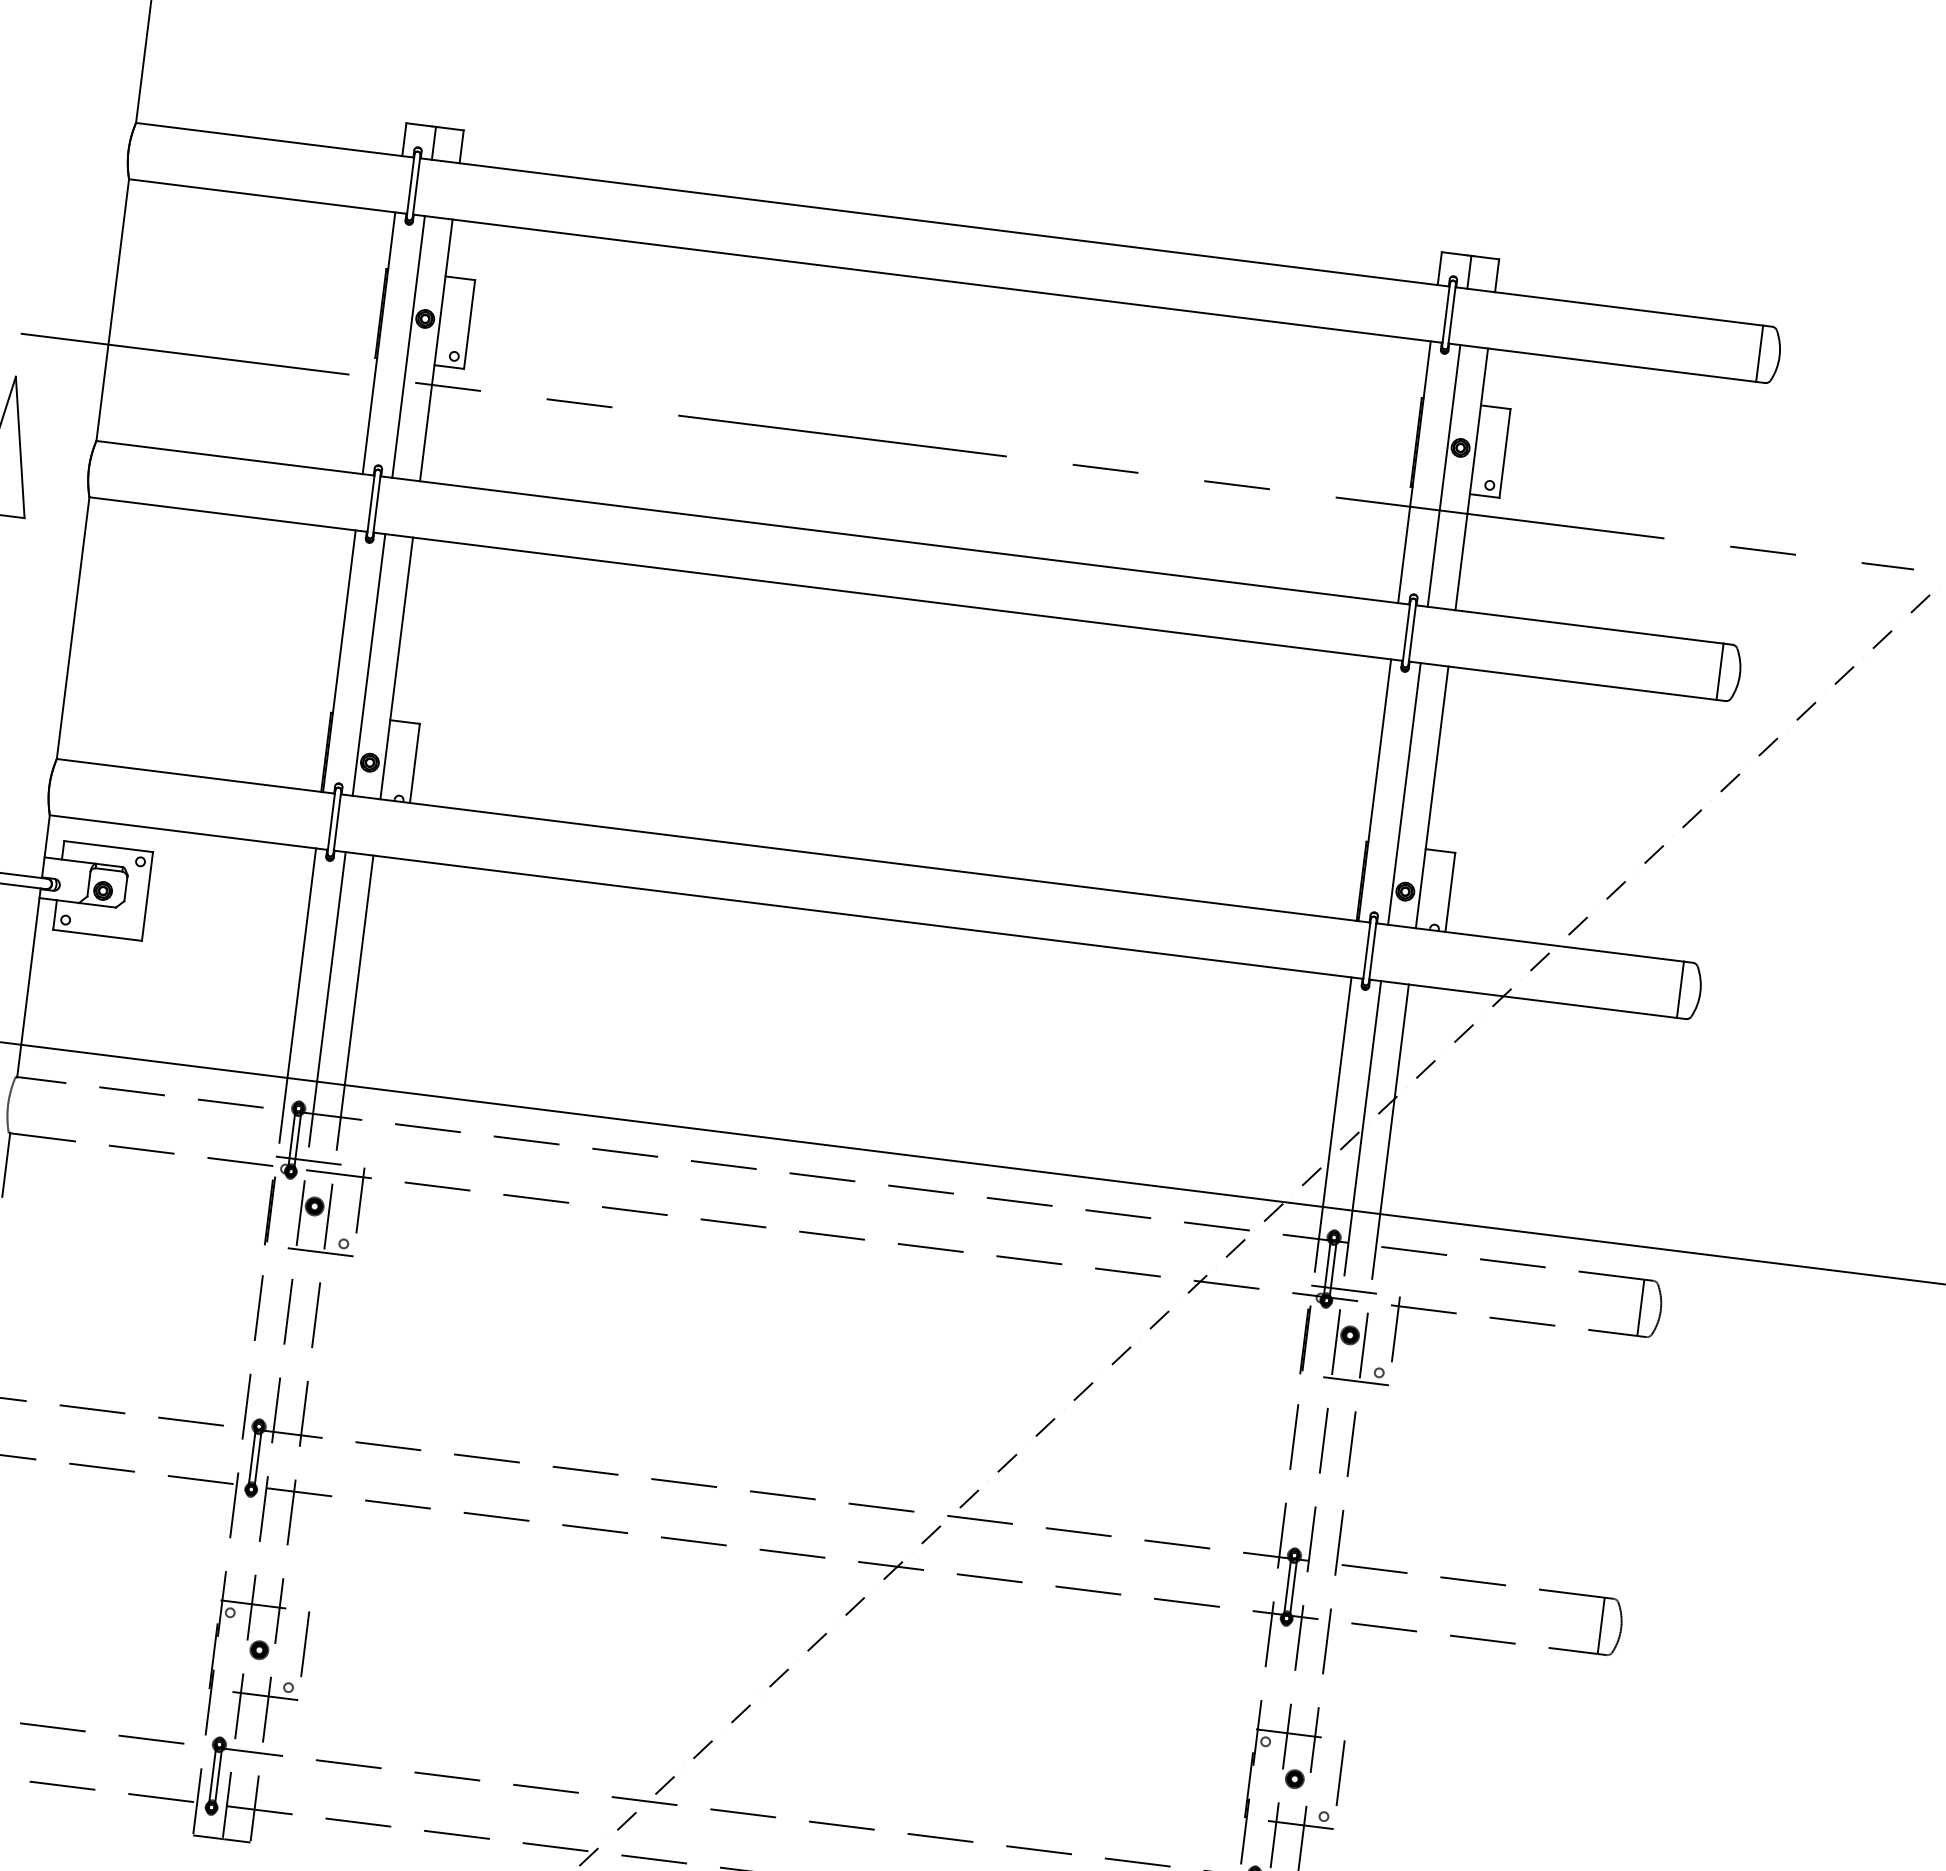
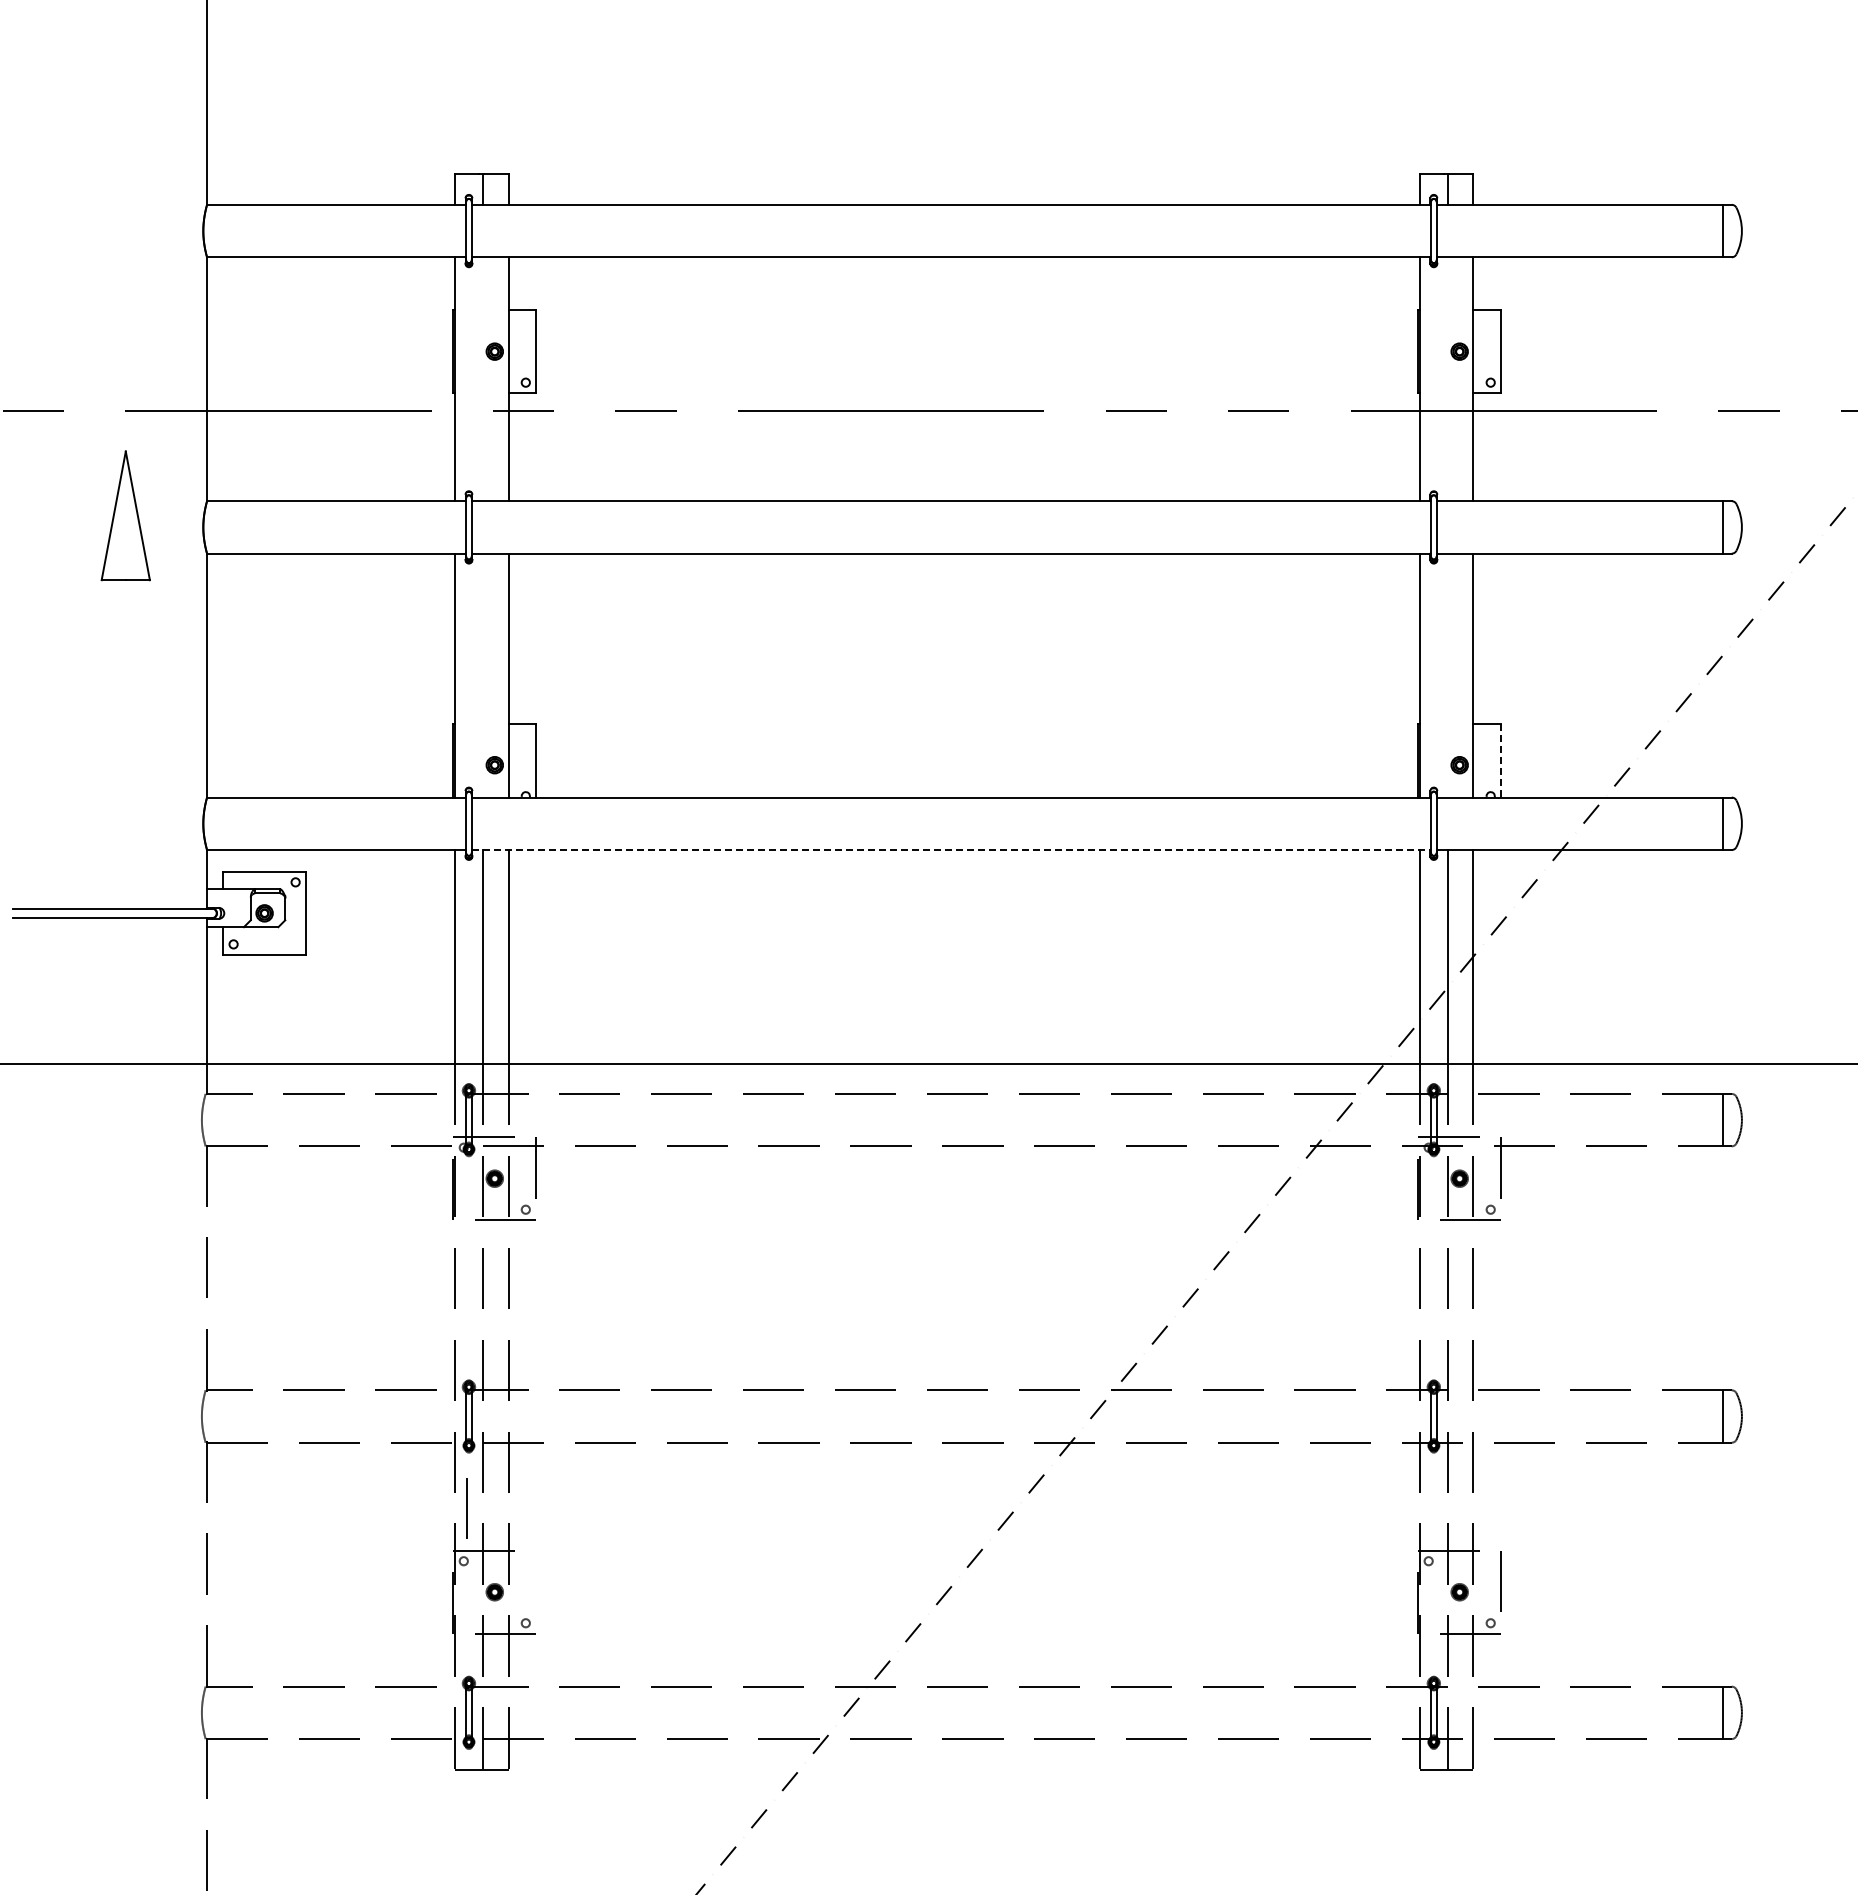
line: (408, 347) -> (482, 379), removed
line: (1443, 476) -> (1447, 379), removed
line: (368, 664) -> (482, 675), removed
line: (1404, 793) -> (1447, 675), removed
line: (1450, 892) -> (1501, 760), solid -> dashed
line: (848, 915) -> (951, 850), solid -> dashed
line: (304, 1644) -> (466, 1508), moved

